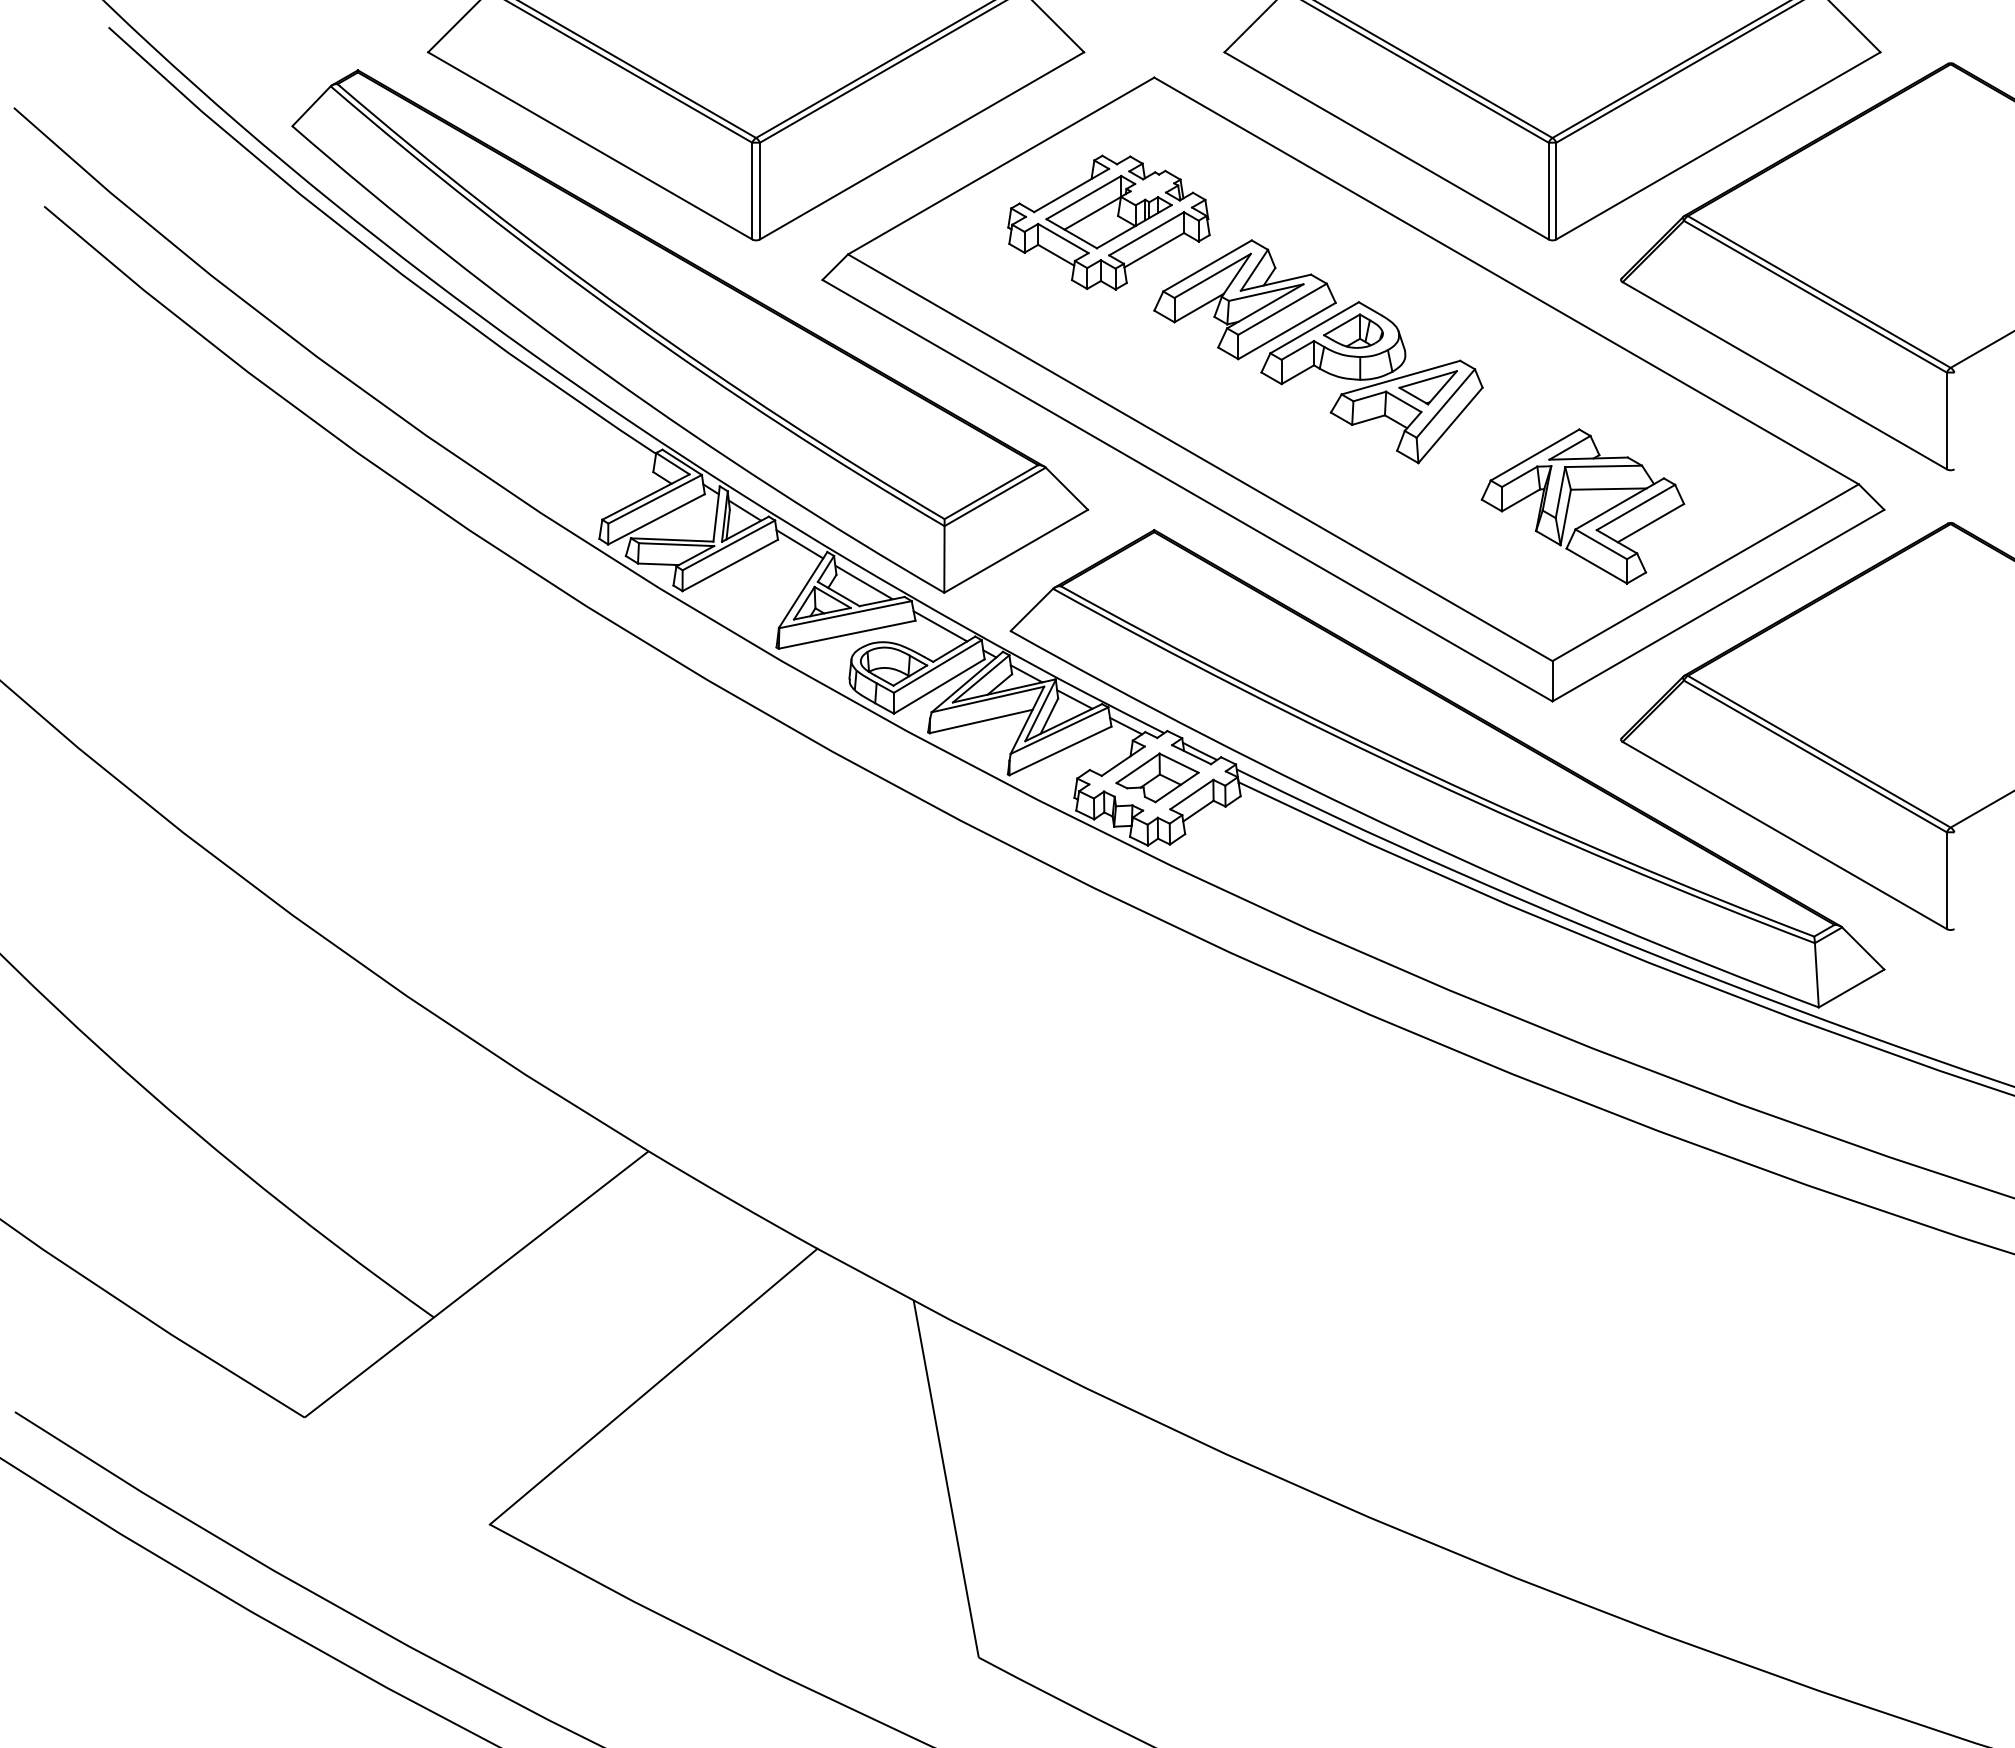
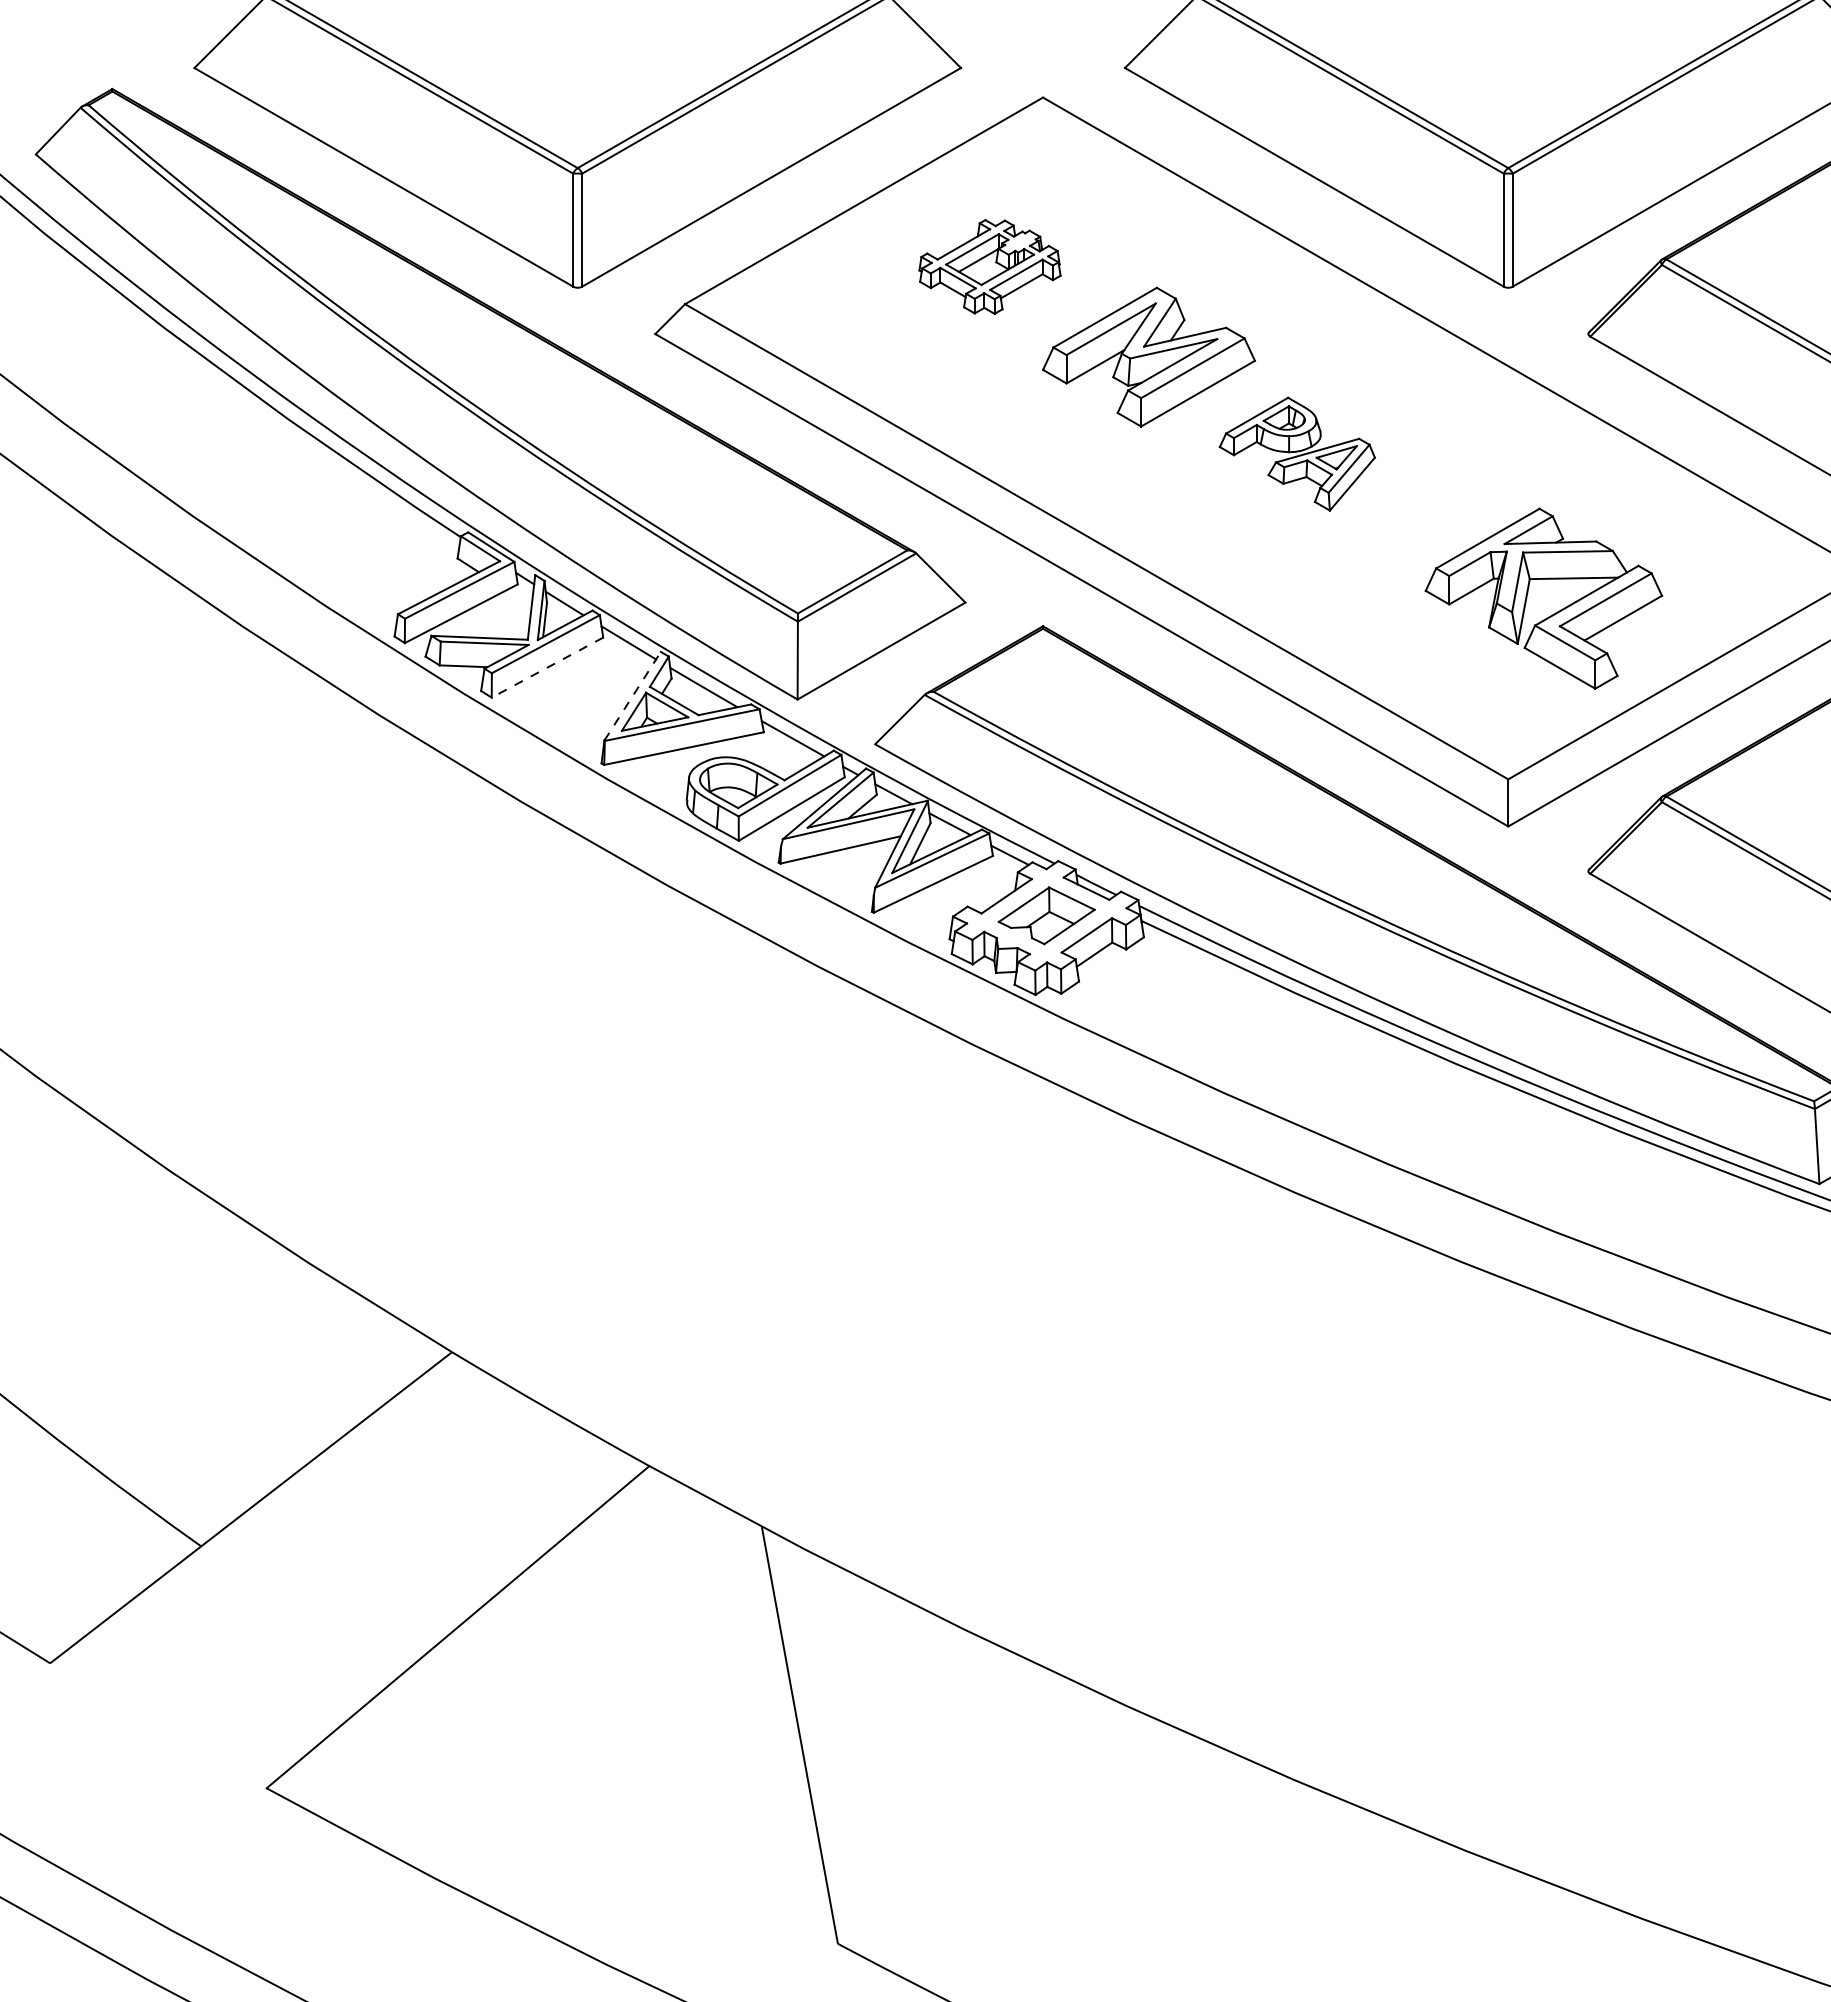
part: (1108, 222) -> (989, 266), size x0.6
part: (1371, 382) -> (1296, 453), size x0.6
line: (729, 565) -> (546, 667), solid -> dashed
line: (803, 590) -> (633, 696), solid -> dashed

